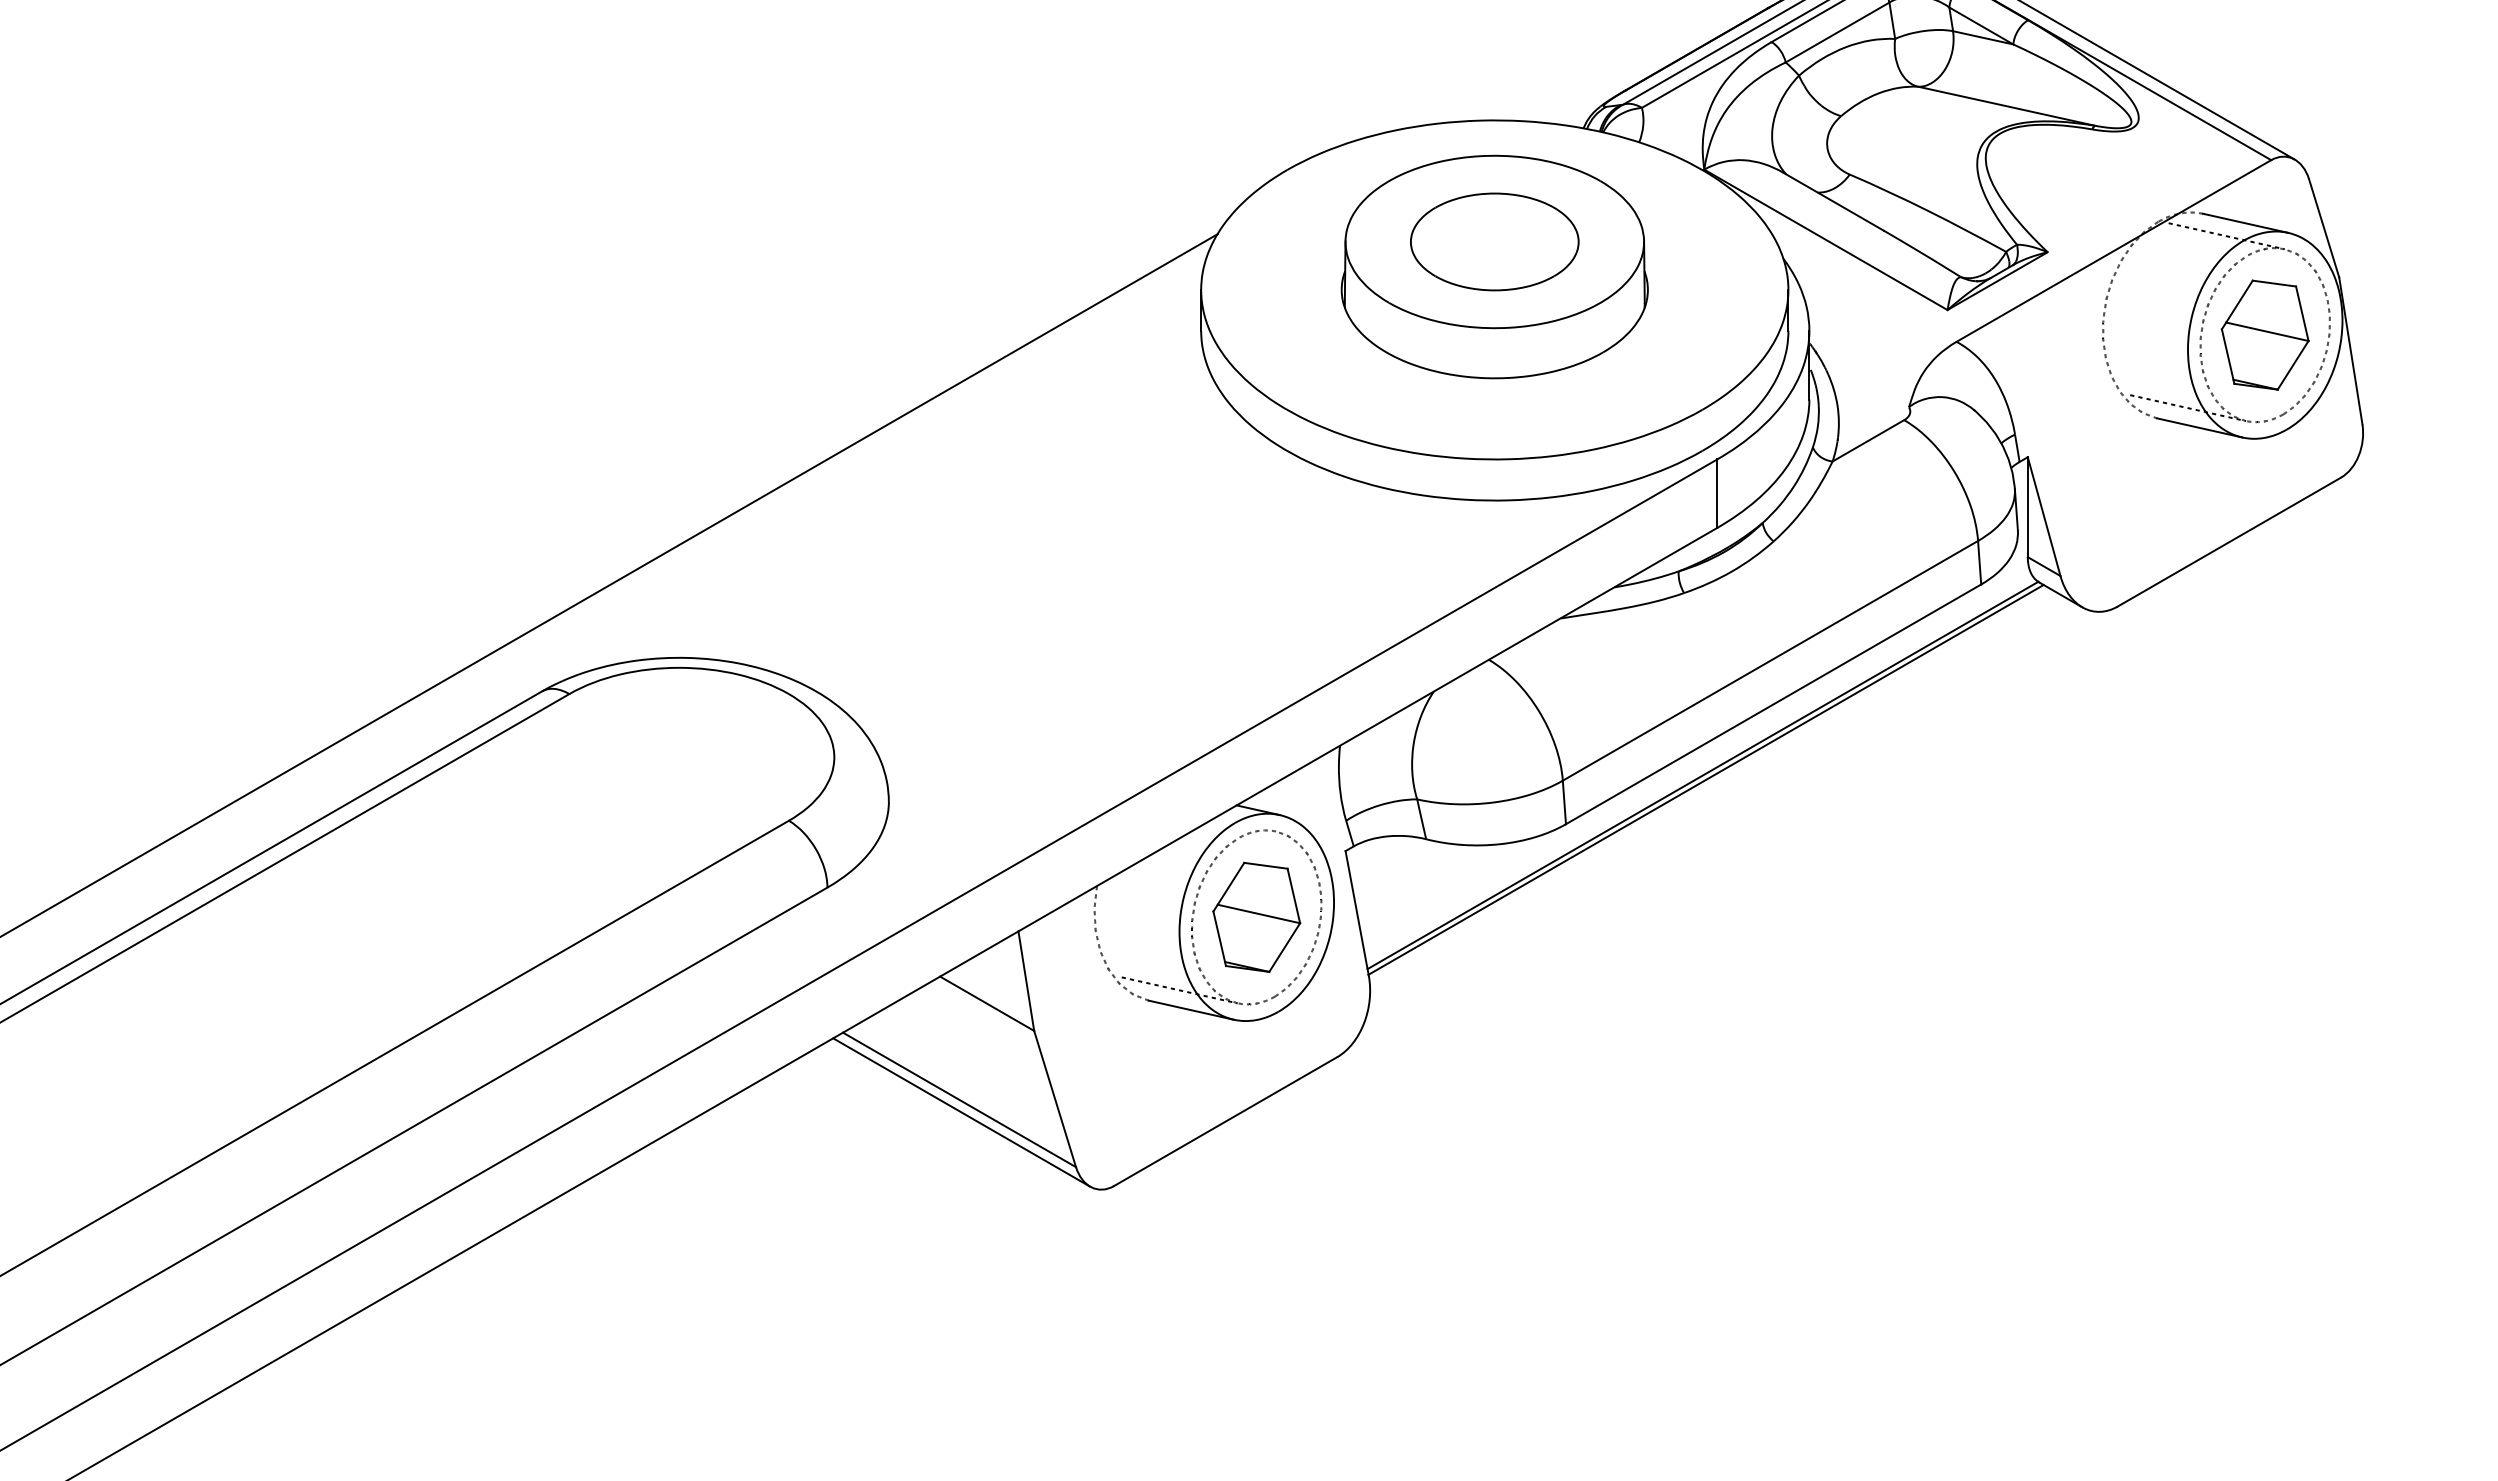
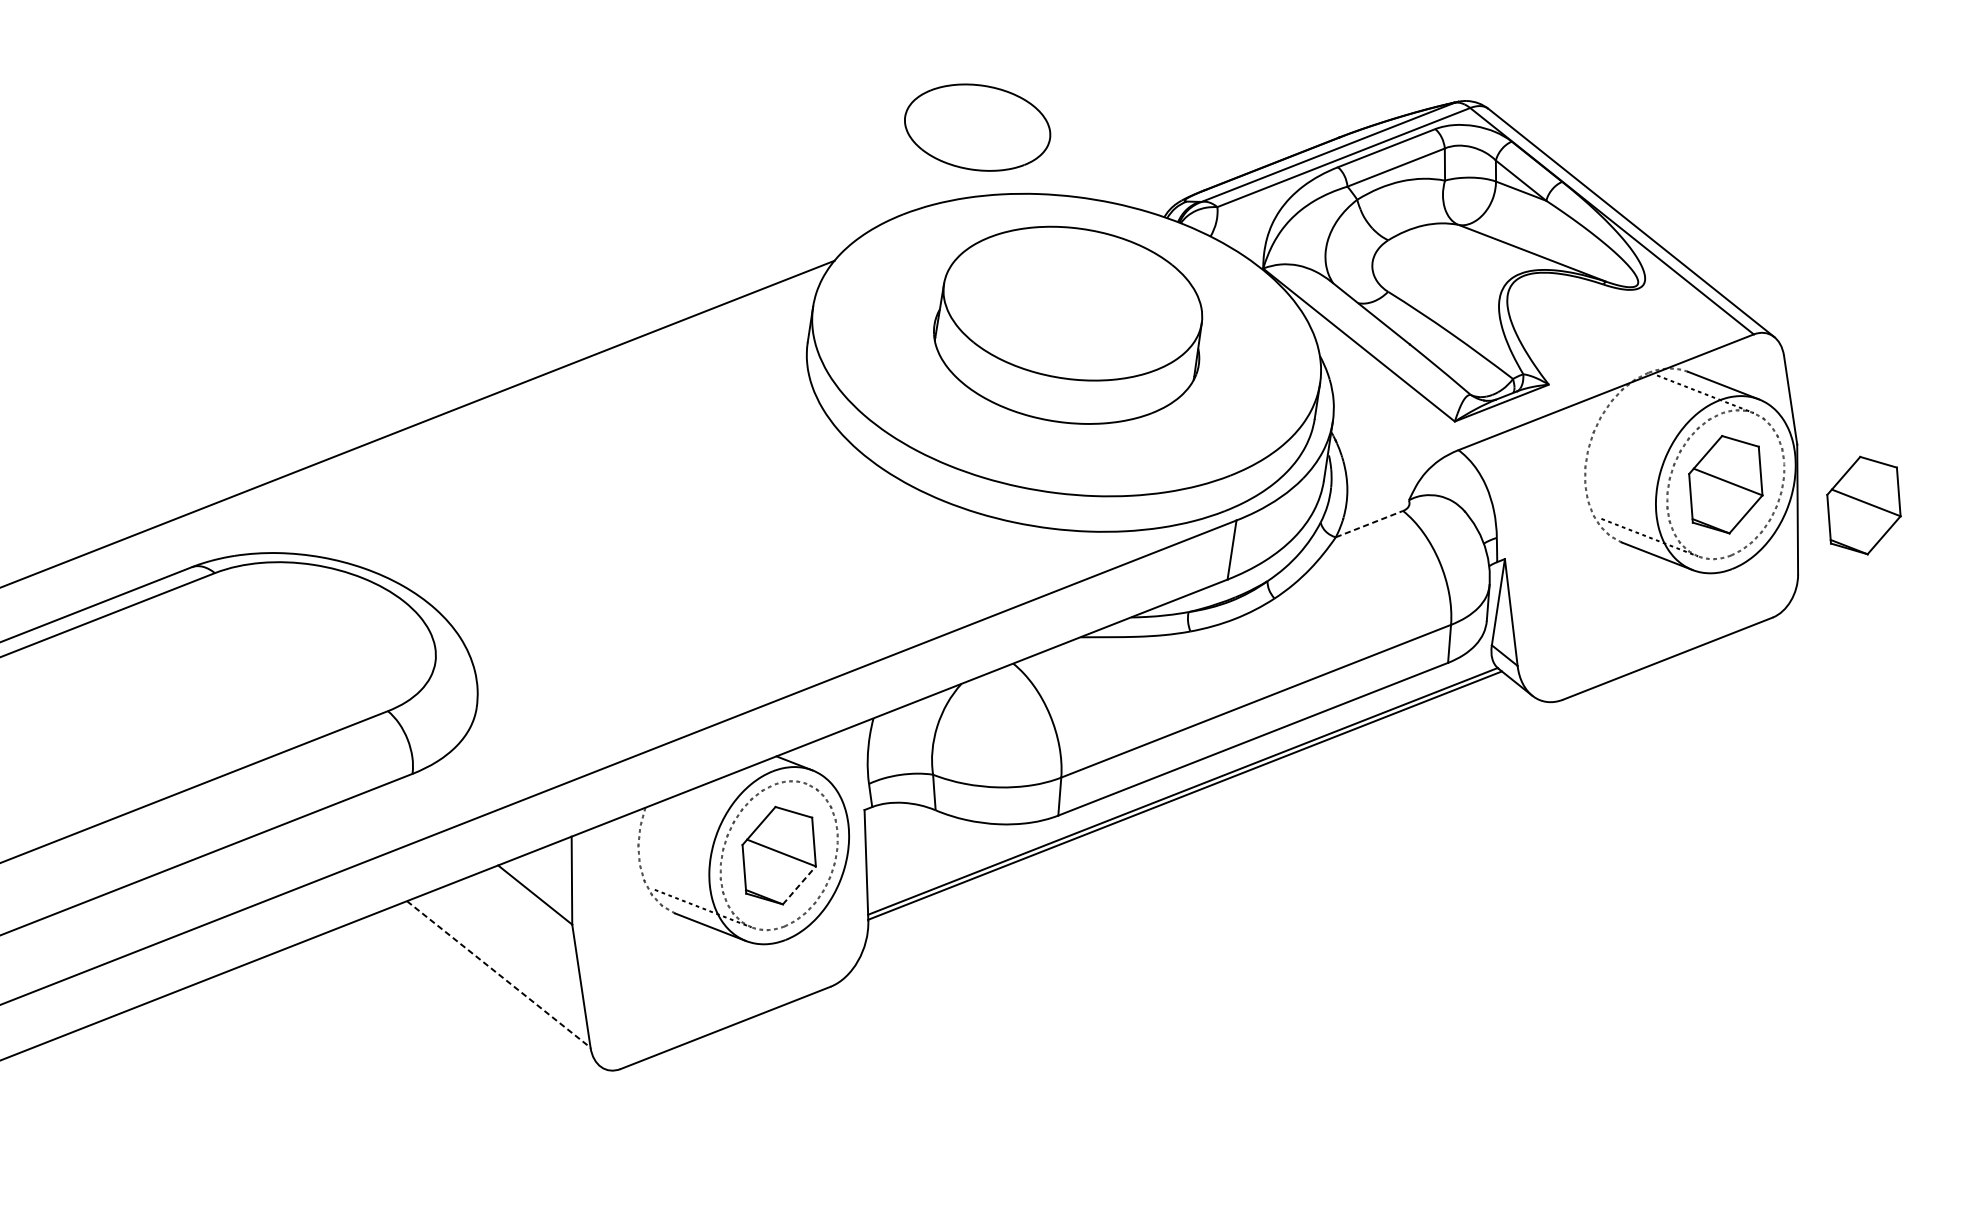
part: (1494, 241) -> (977, 127), moved
part: (2424, 334) -> (1863, 504), added
line: (1868, 440) -> (1369, 523), solid -> dashed
line: (1284, 947) -> (799, 885), solid -> dashed
line: (959, 1100) -> (498, 974), solid -> dashed
line: (961, 1112) -> (498, 985), removed

